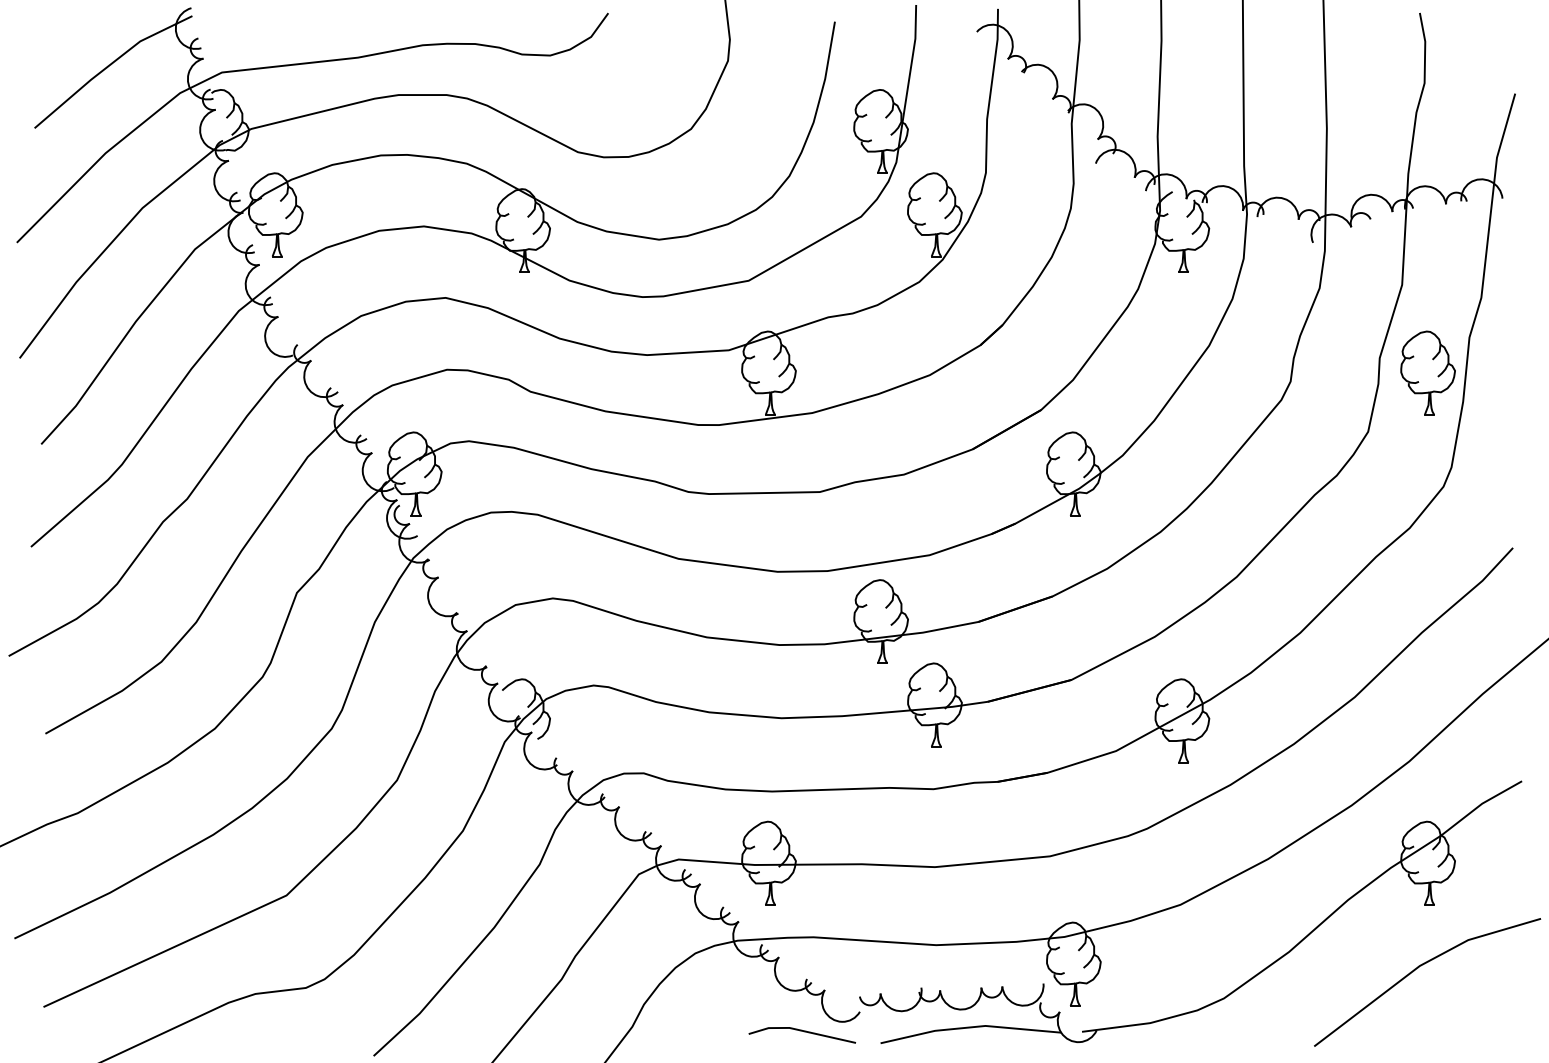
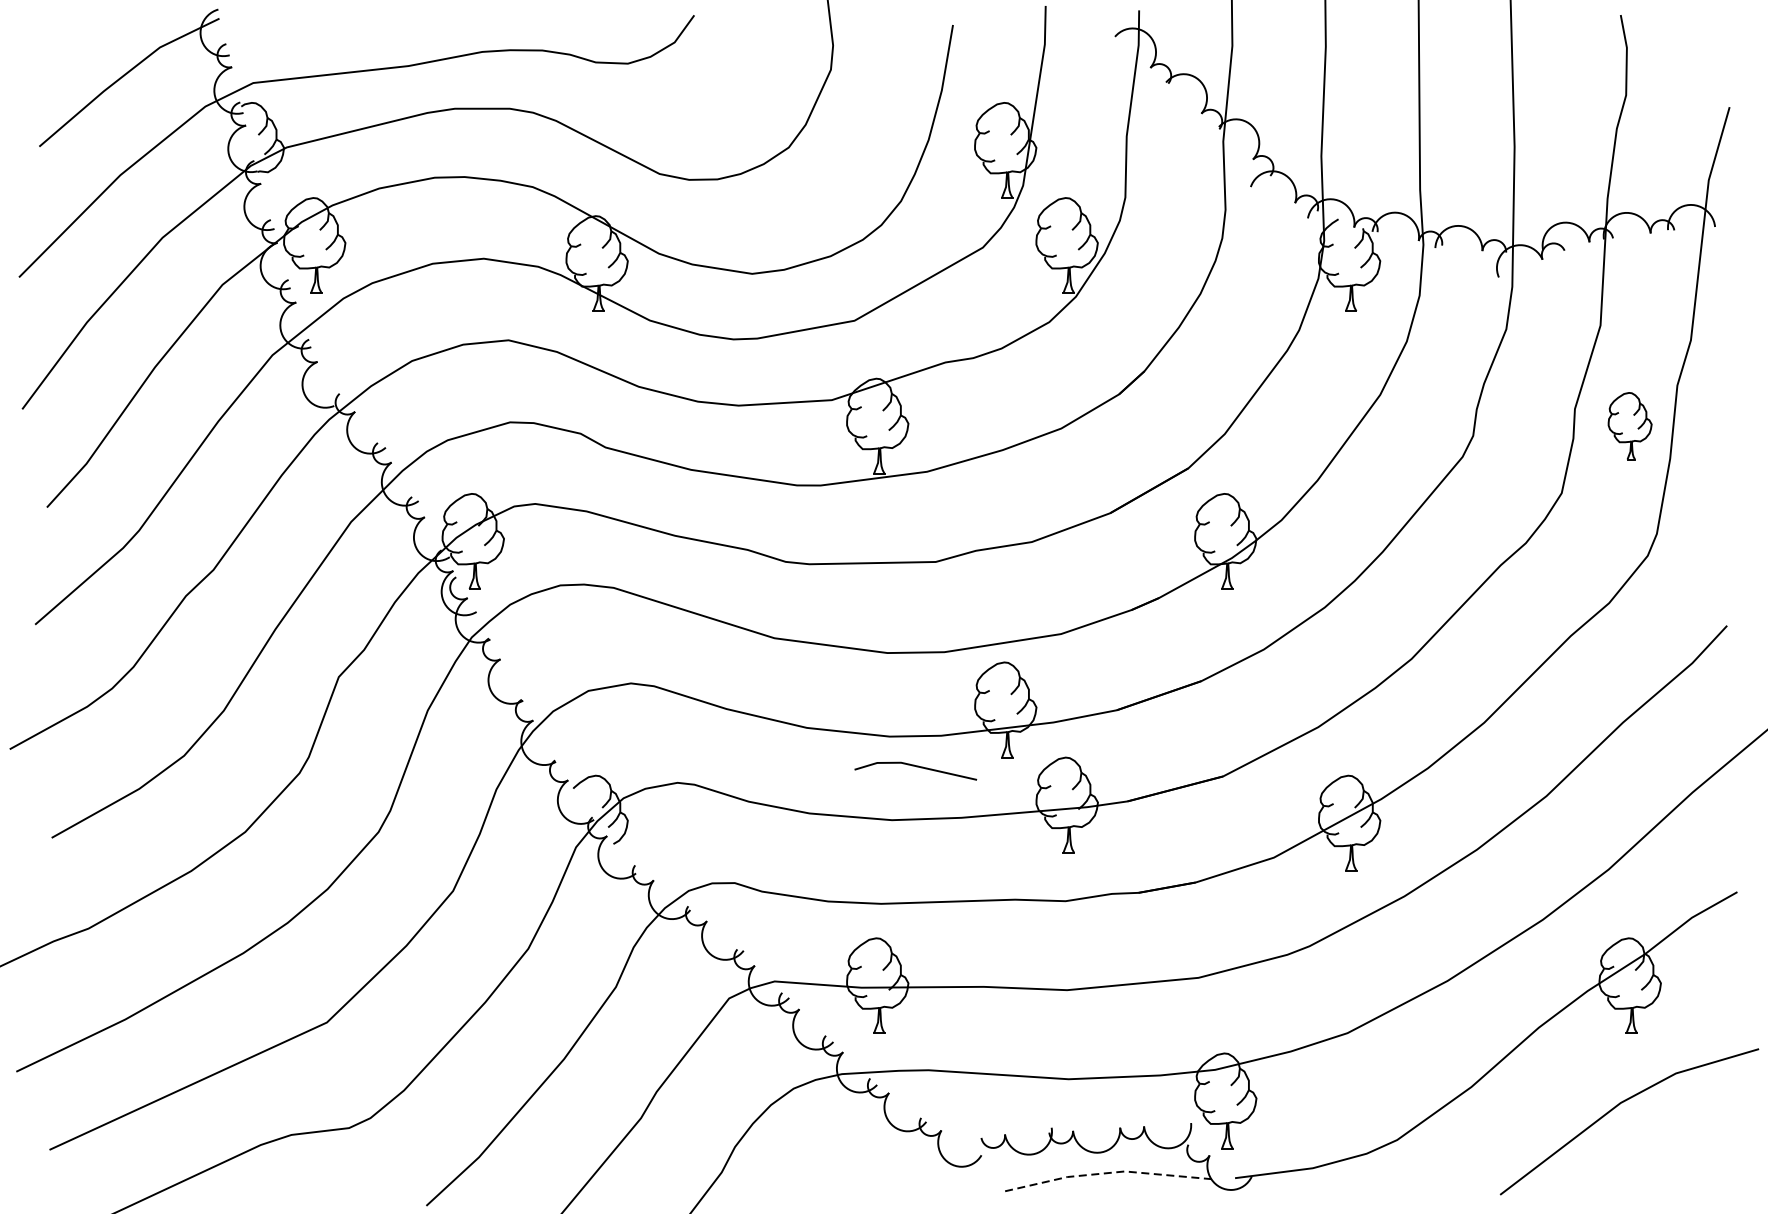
part: (1427, 372) -> (1629, 425), size x0.7
line: (970, 1027) -> (1107, 1173), solid -> dashed
line: (801, 1031) -> (914, 766), moved

